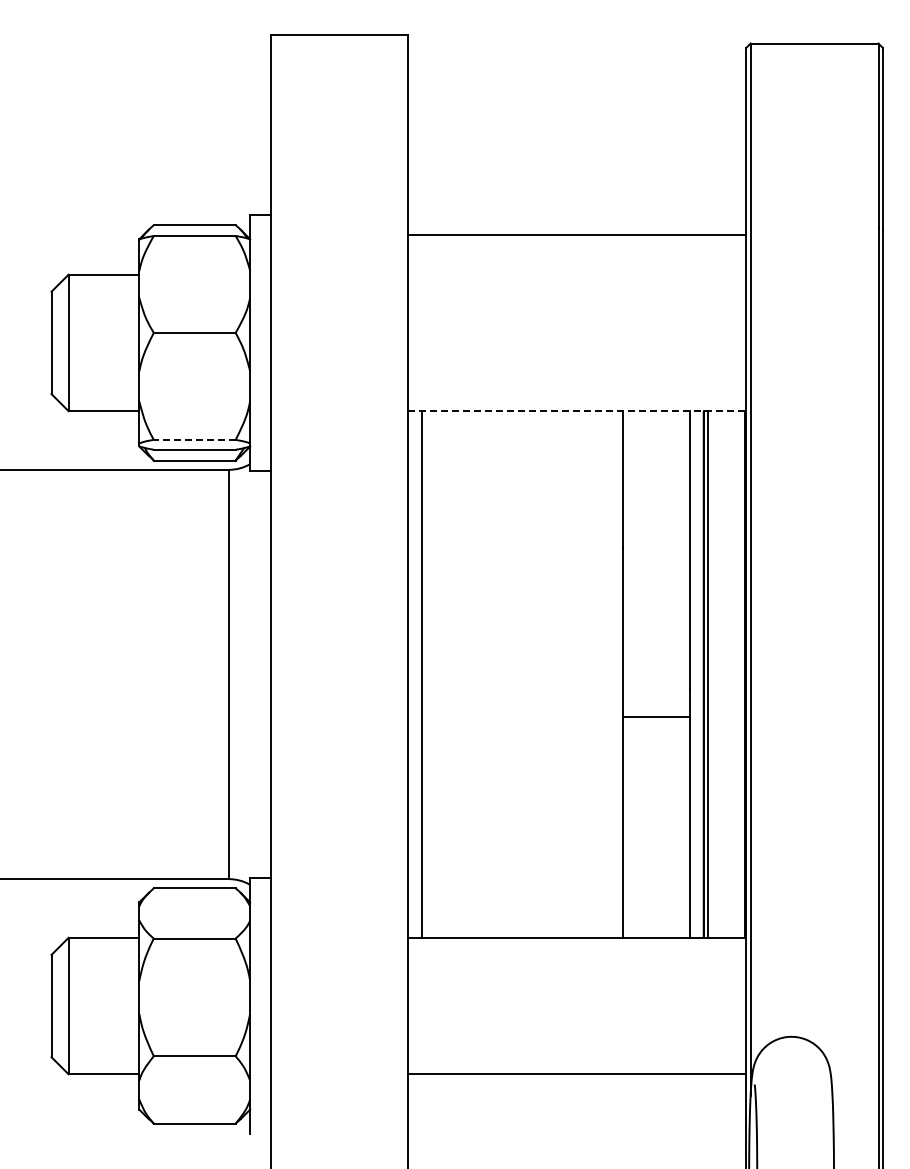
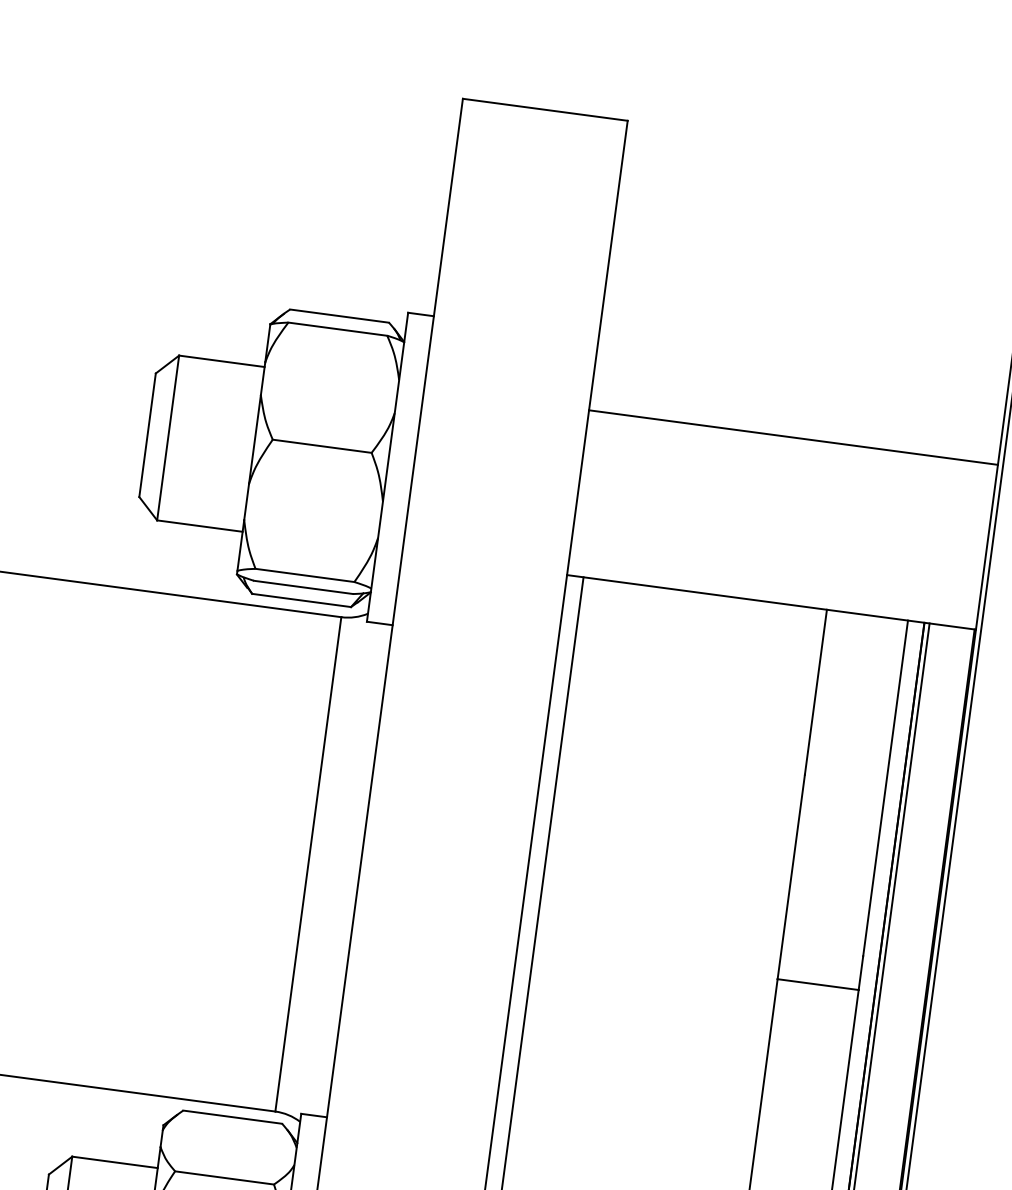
line: (576, 234) -> (792, 437), moved
line: (577, 411) -> (771, 602), dashed -> solid
line: (194, 439) -> (304, 574), dashed -> solid

